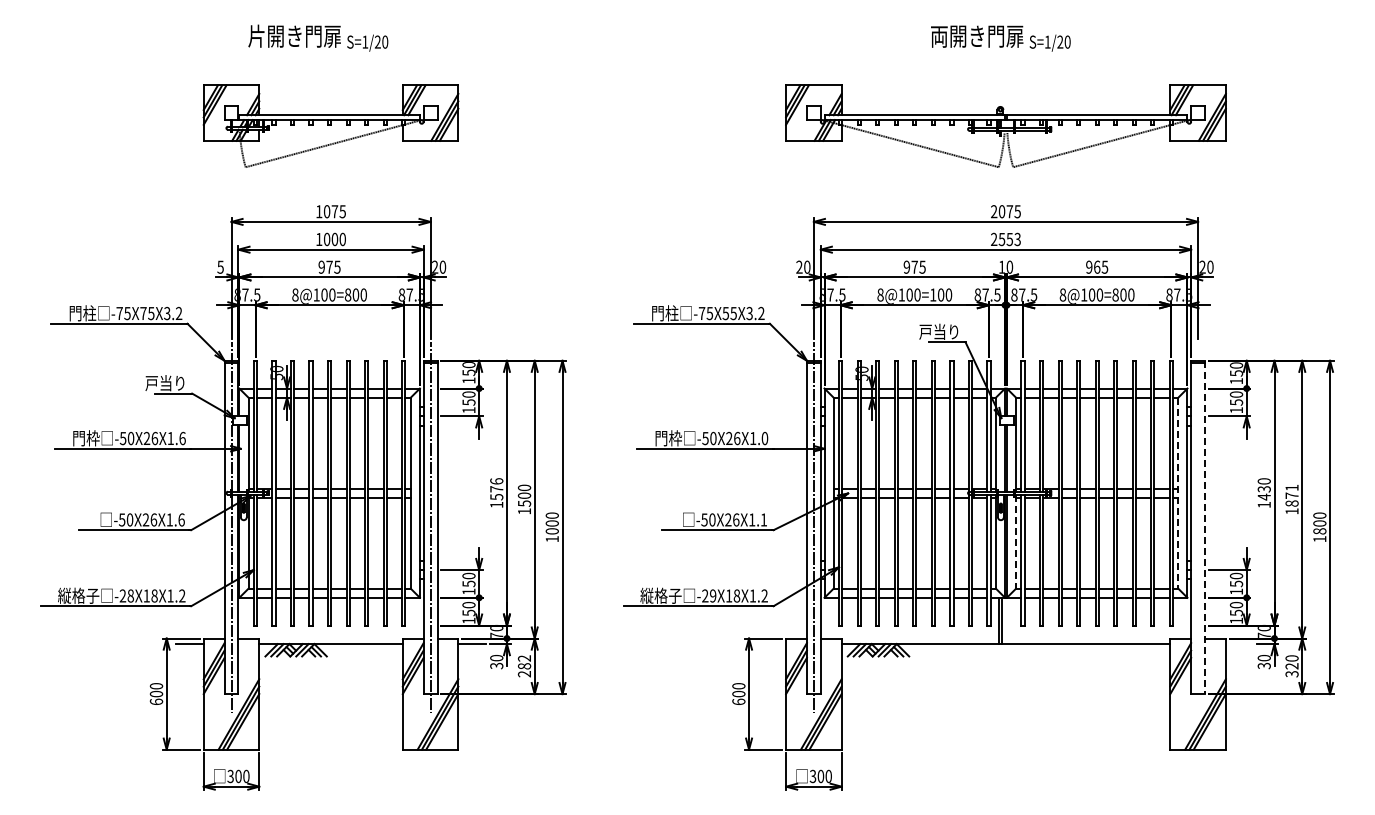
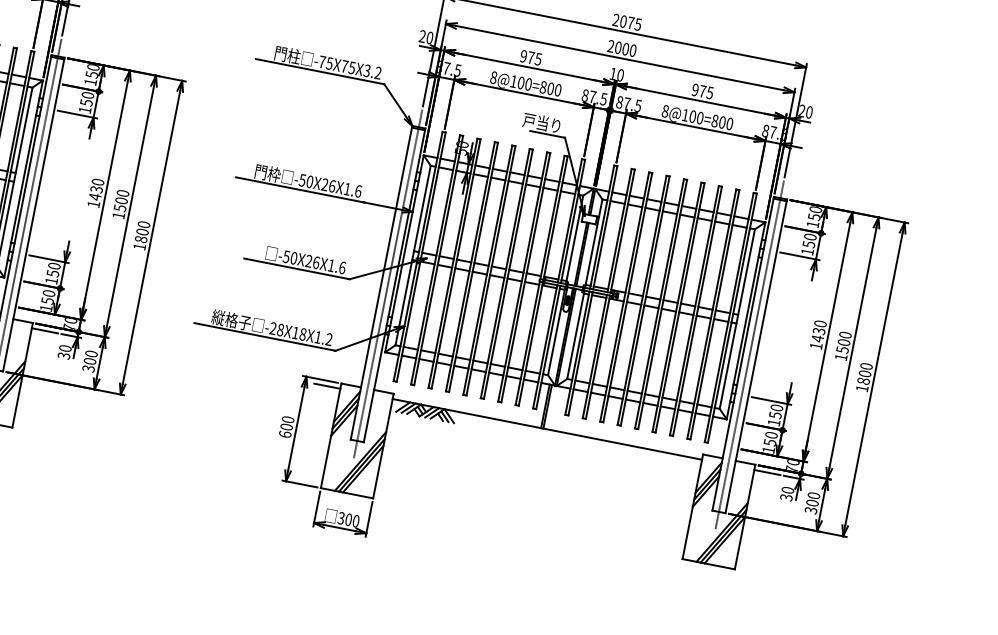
text: (1009, 238) -> (625, 48), 2553 -> 2000
text: (1097, 266) -> (703, 90), 965 -> 975
text: (933, 294) -> (543, 86), 8@100=100 -> 8@100=800
text: (725, 313) -> (344, 66), -75X55X3.2 -> -75X75X3.2
text: (764, 438) -> (358, 191), -50X26X1.0 -> -50X26X1.6
text: (496, 489) -> (96, 189), 1576 -> 1430
line: (1178, 493) -> (737, 319), dashed -> solid
text: (1291, 495) -> (843, 342), 1871 -> 1500
text: (763, 519) -> (342, 267), -50X26X1.1 -> -50X26X1.6
line: (1198, 527) -> (750, 355), added
line: (1205, 527) -> (756, 356), dashed -> solid
text: (552, 531) -> (141, 239), 1000 -> 1800
line: (1016, 541) -> (576, 334), dashed -> solid
text: (713, 595) -> (281, 329), -29X18X1.2 -> -28X18X1.2
line: (772, 644) -> (327, 386), added
line: (1239, 644) -> (767, 472), added
text: (524, 666) -> (90, 361), 282 -> 300
text: (1291, 666) -> (811, 503), 320 -> 300

